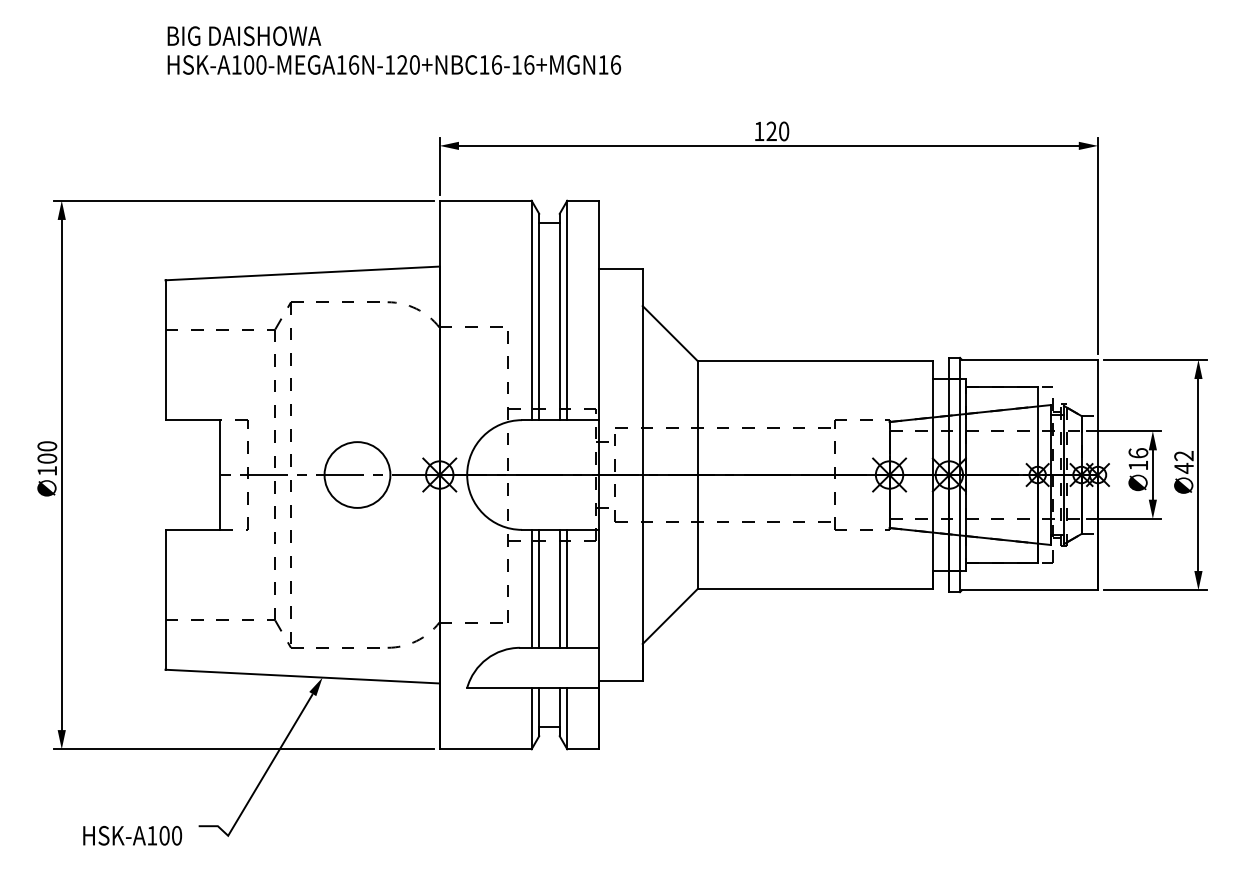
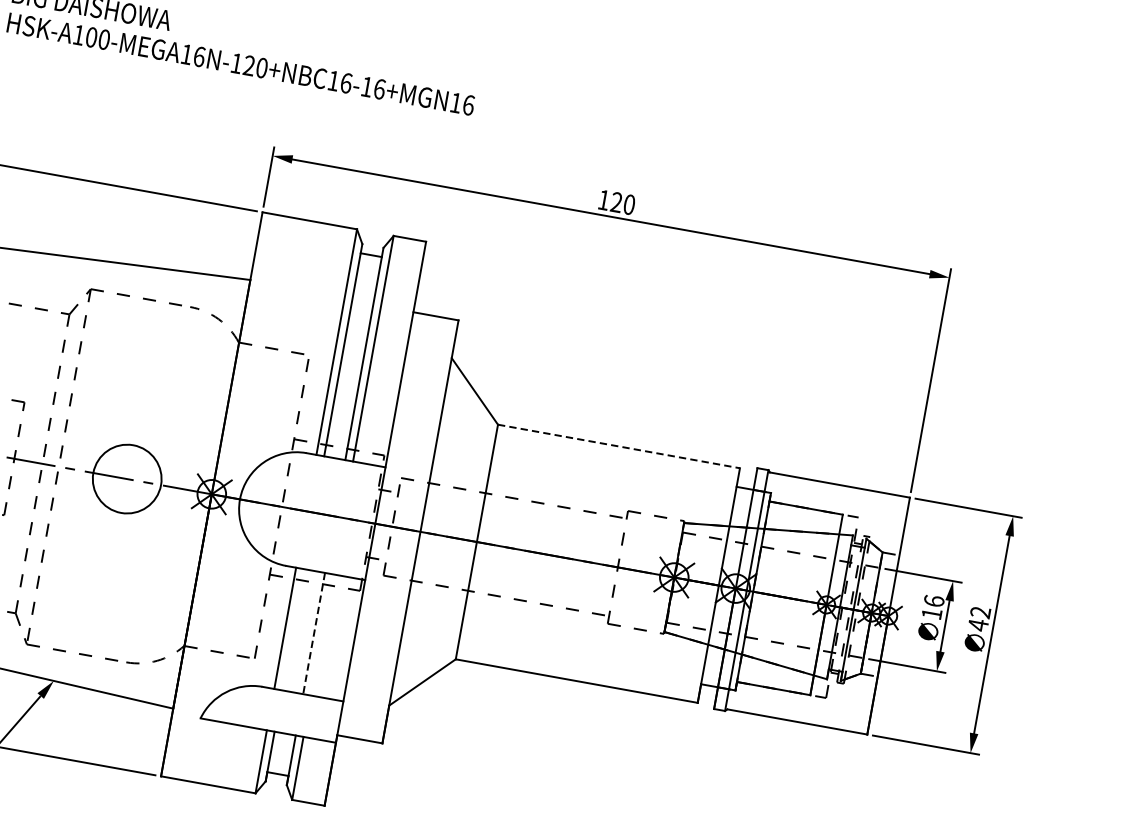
line: (815, 360) -> (619, 446), solid -> dashed
line: (539, 588) -> (293, 629), removed
line: (559, 588) -> (313, 633), solid -> dashed
line: (567, 588) -> (322, 634), removed

